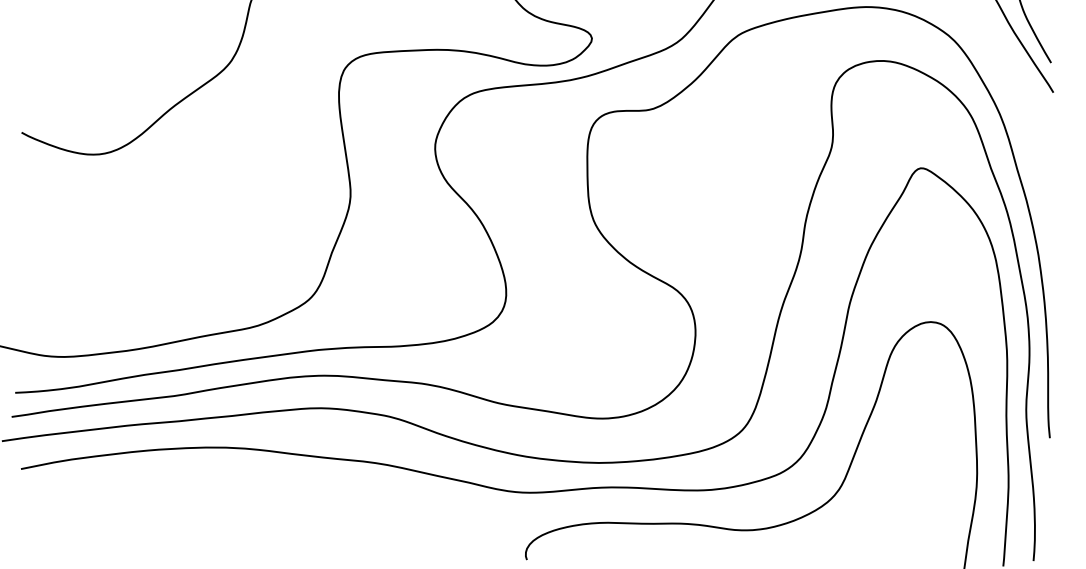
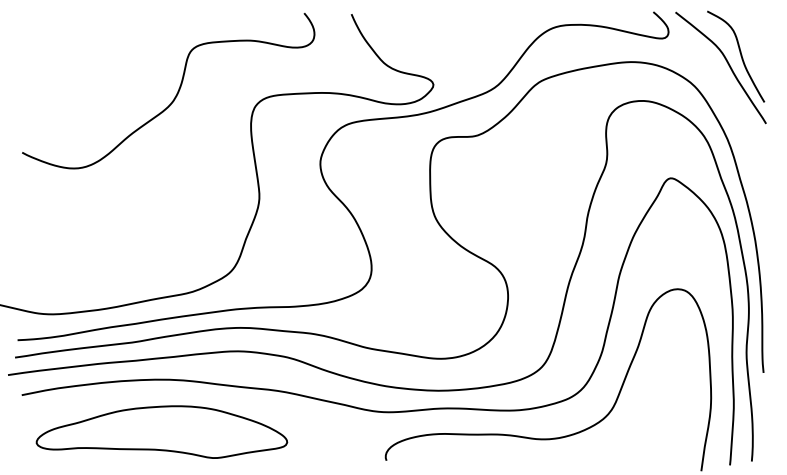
part: (214, 519) -> (161, 431), added

